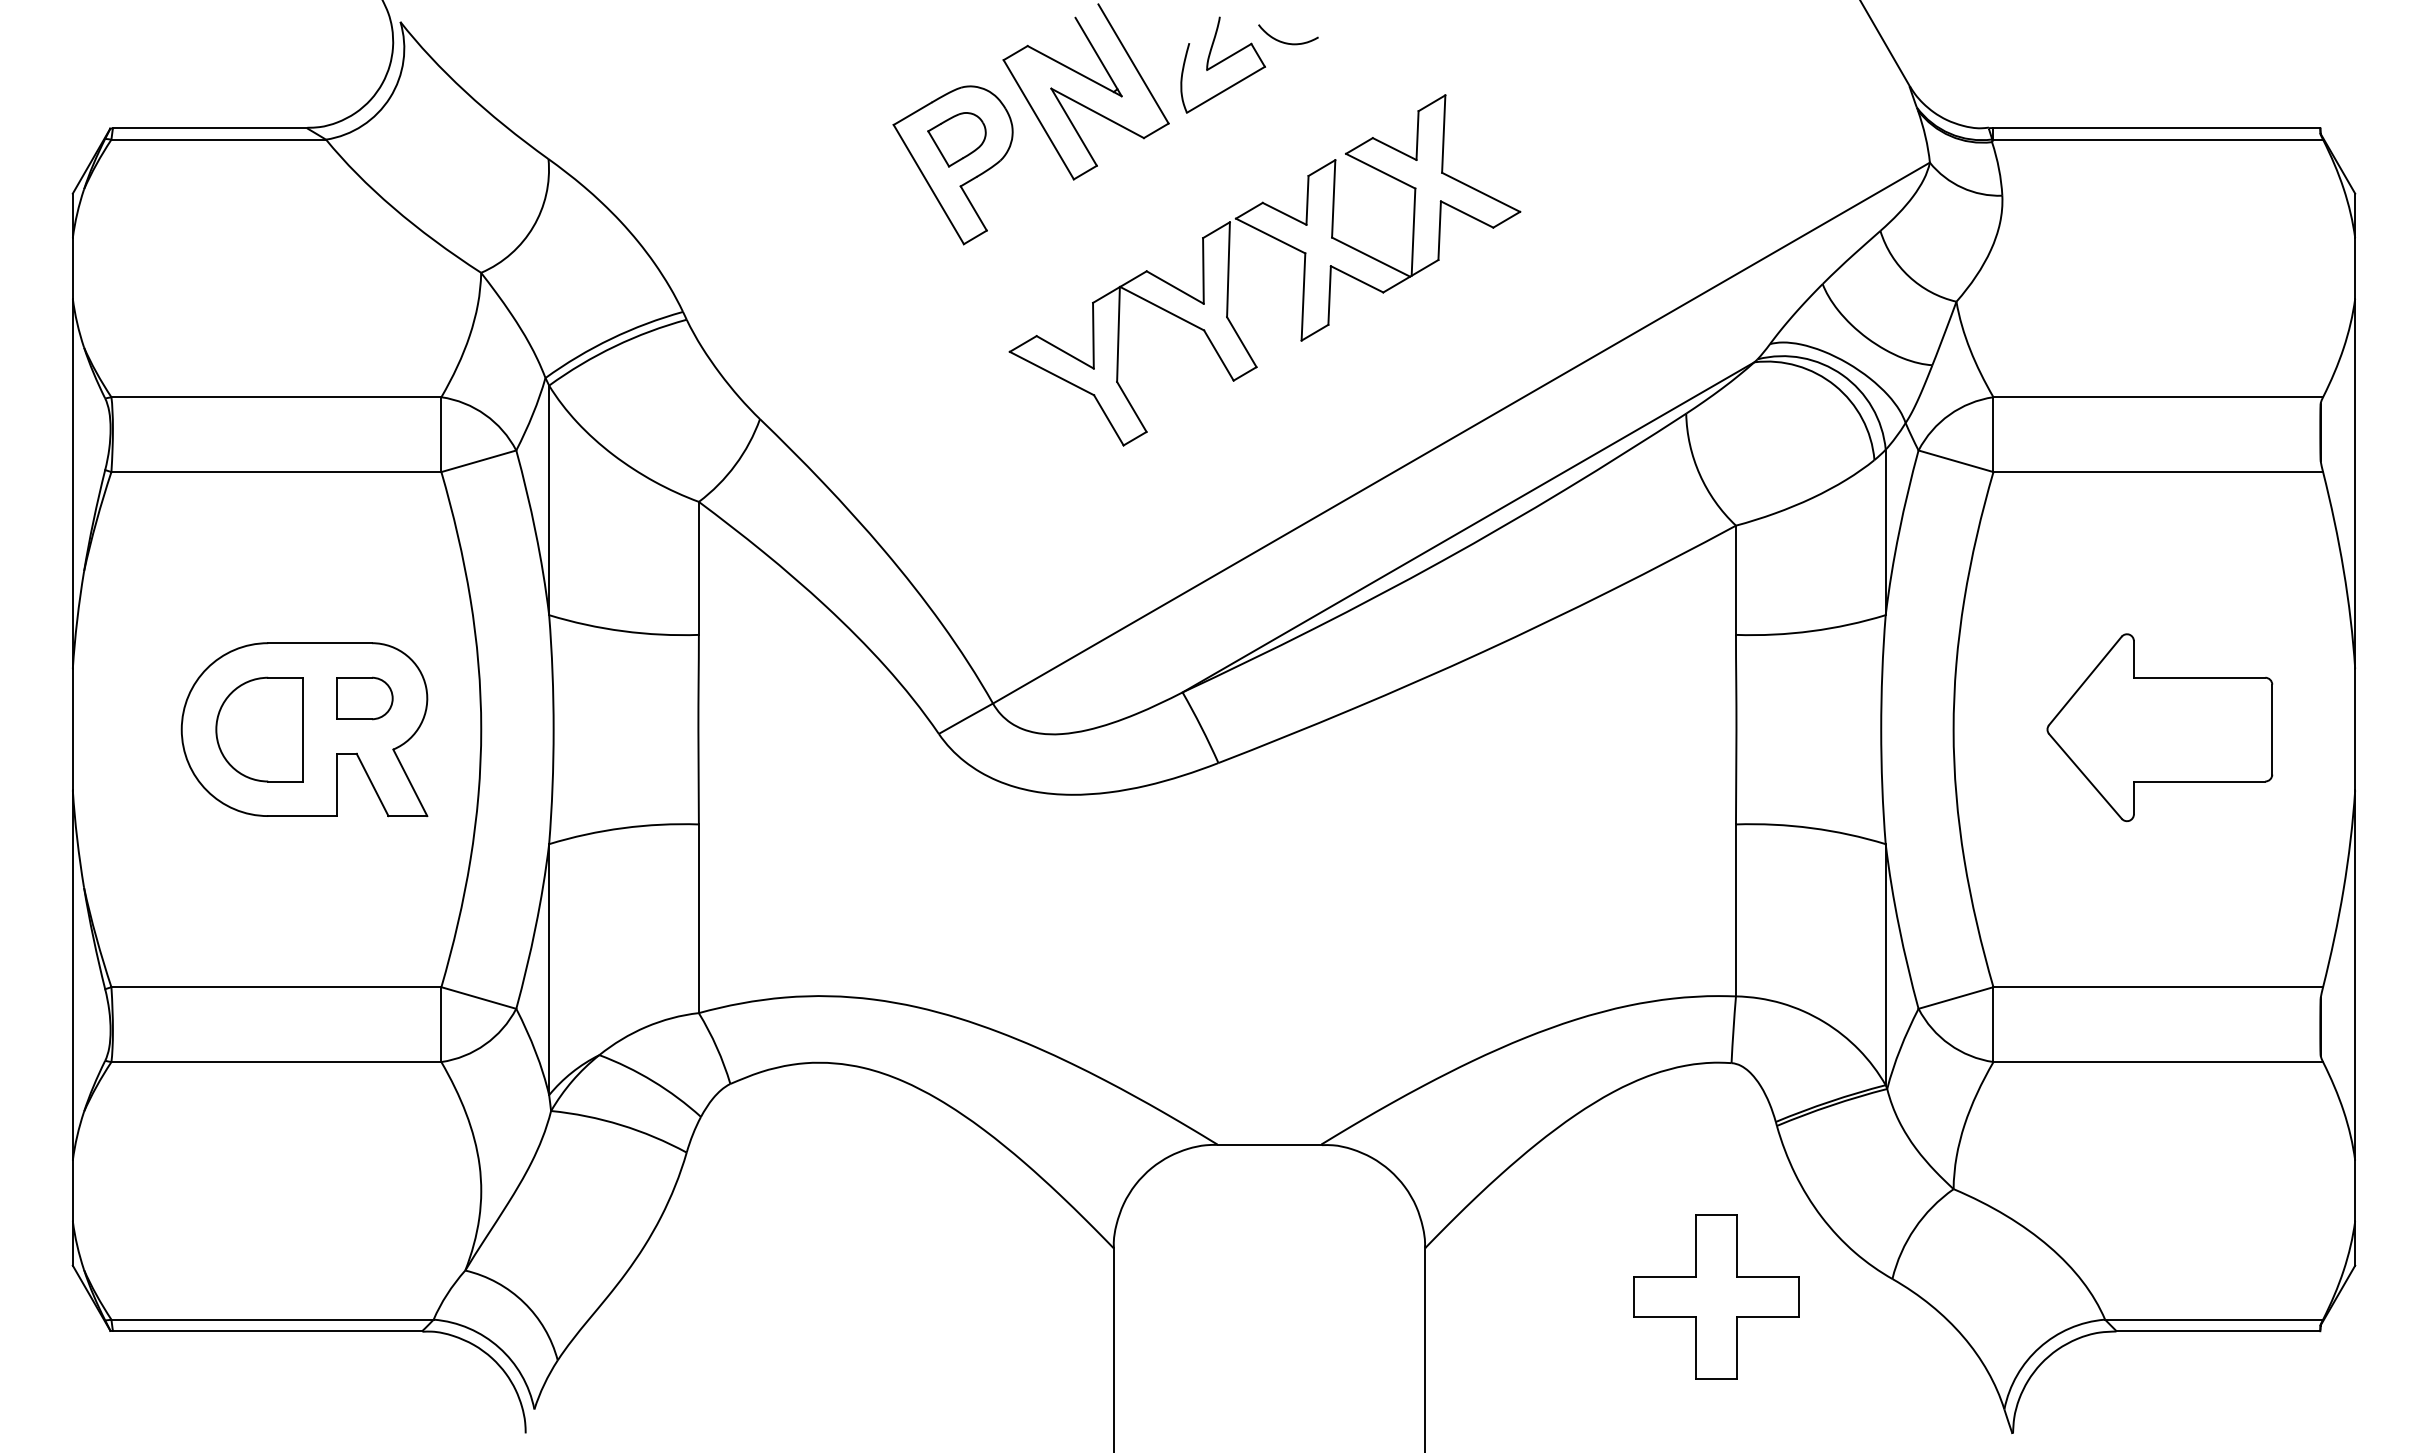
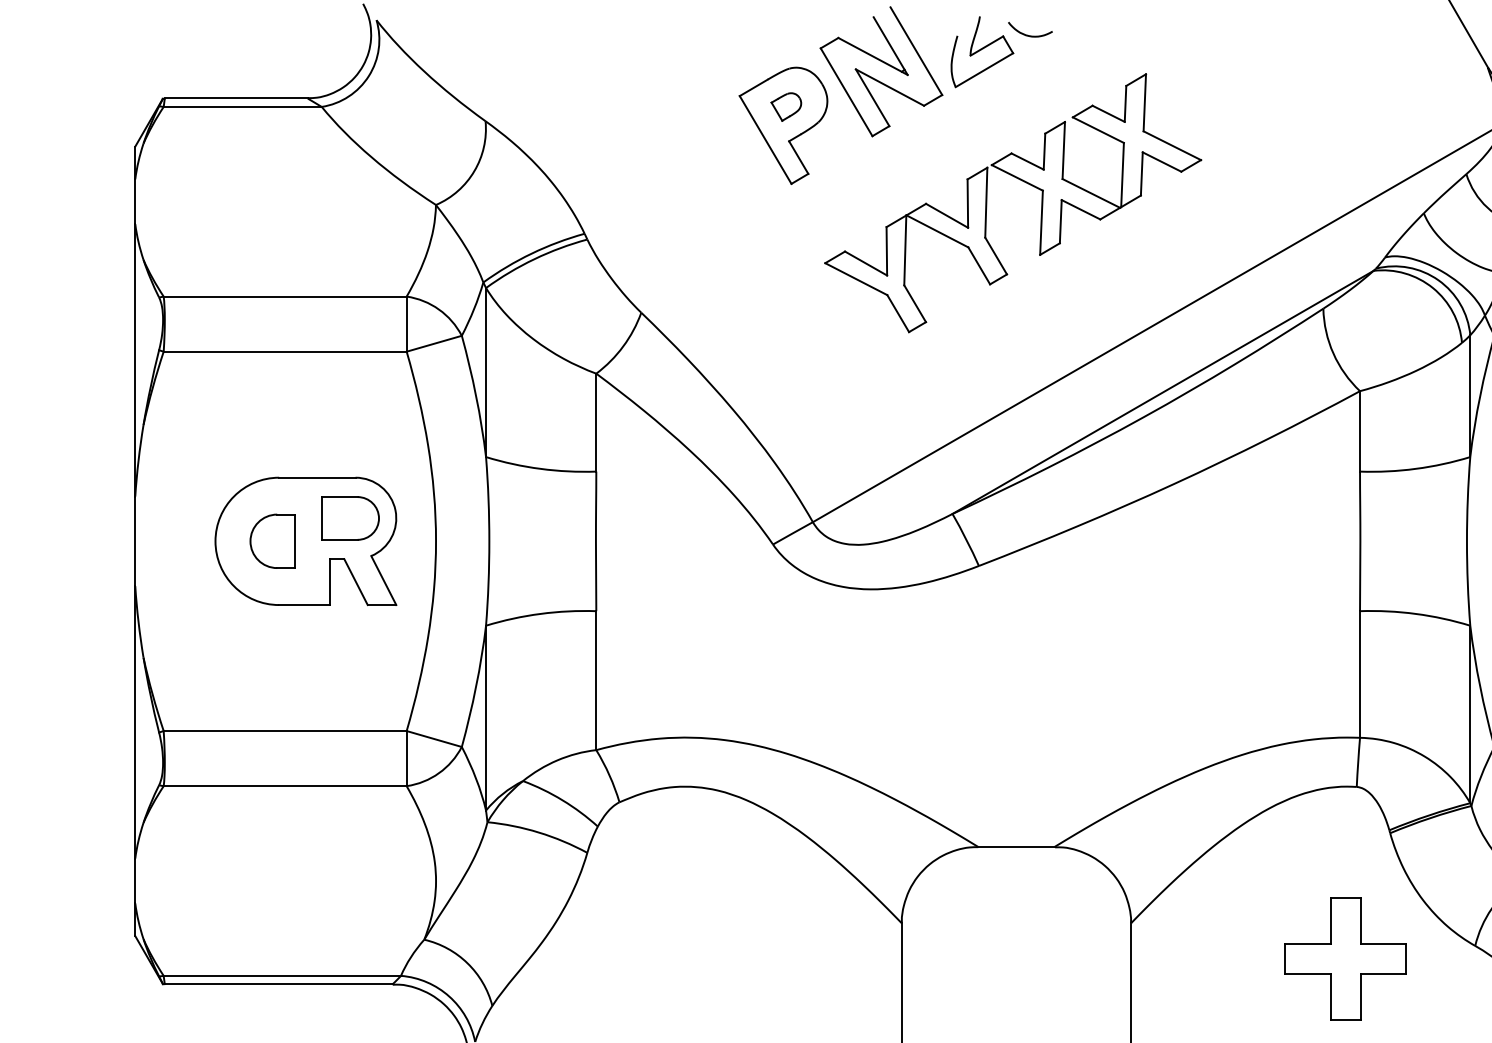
part: (956, 139) -> (786, 106), size x0.7
part: (364, 698) -> (350, 518), size x1.4
part: (259, 729) -> (272, 541), size x0.7

